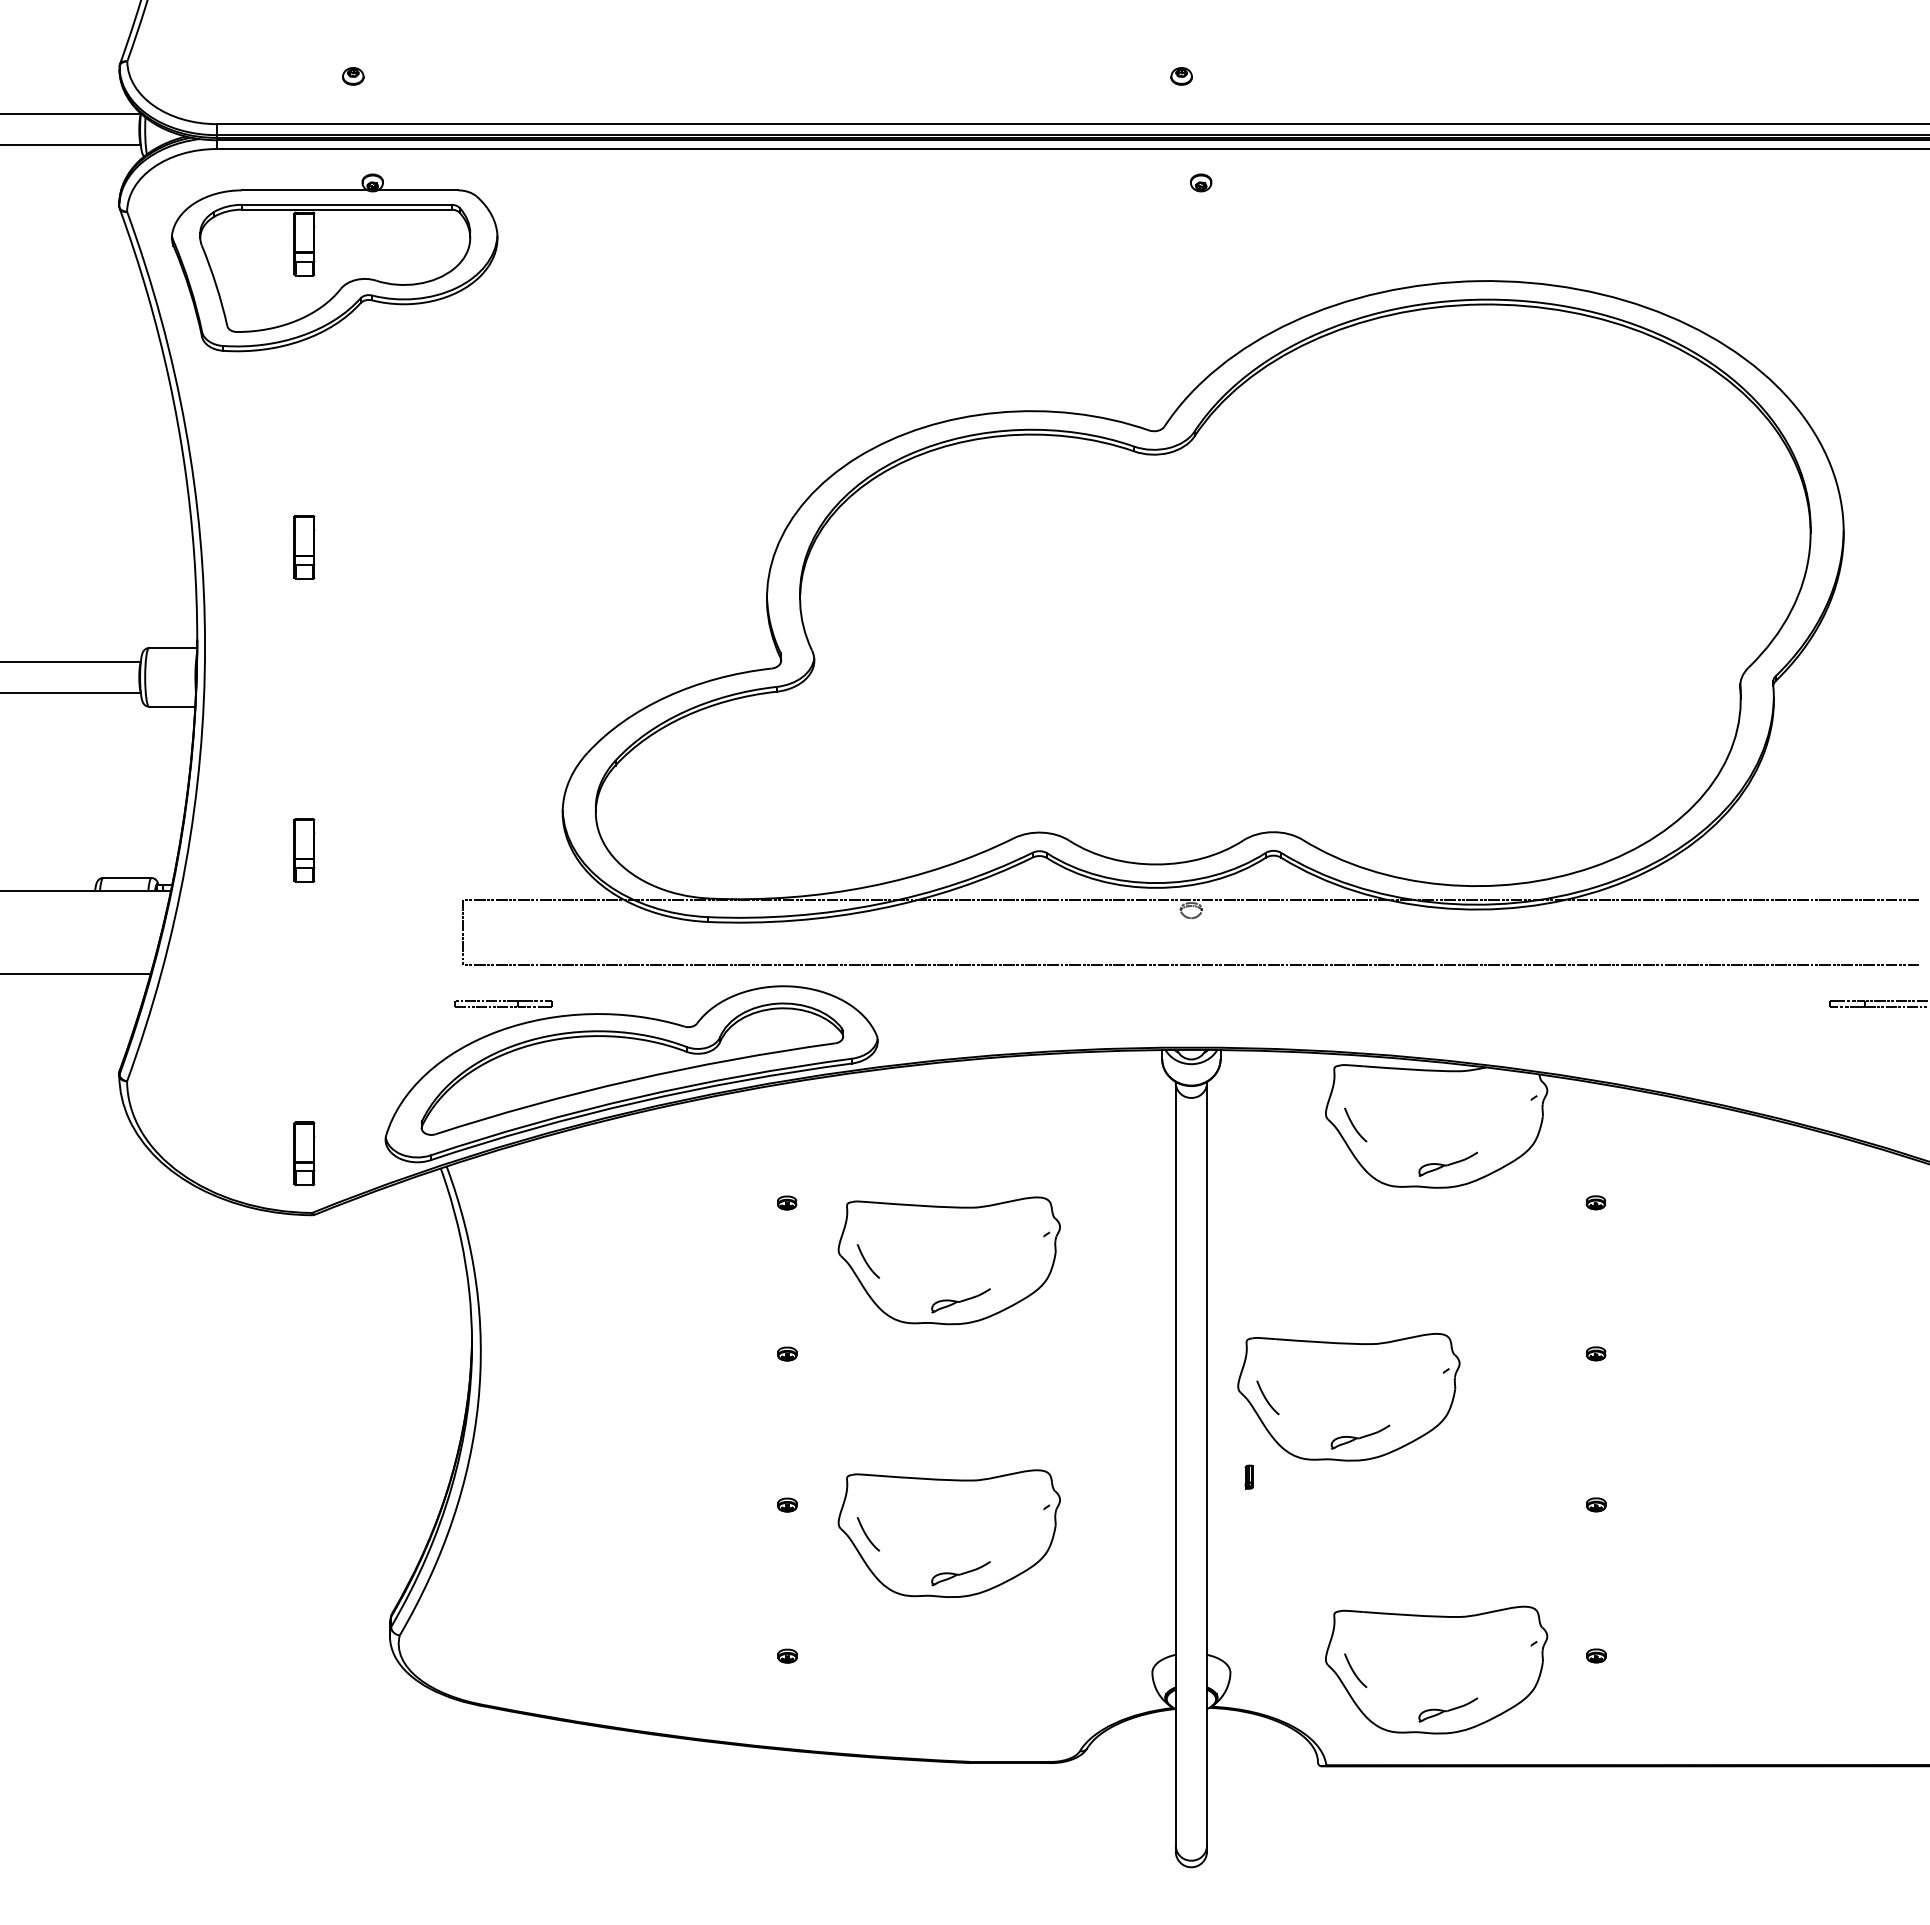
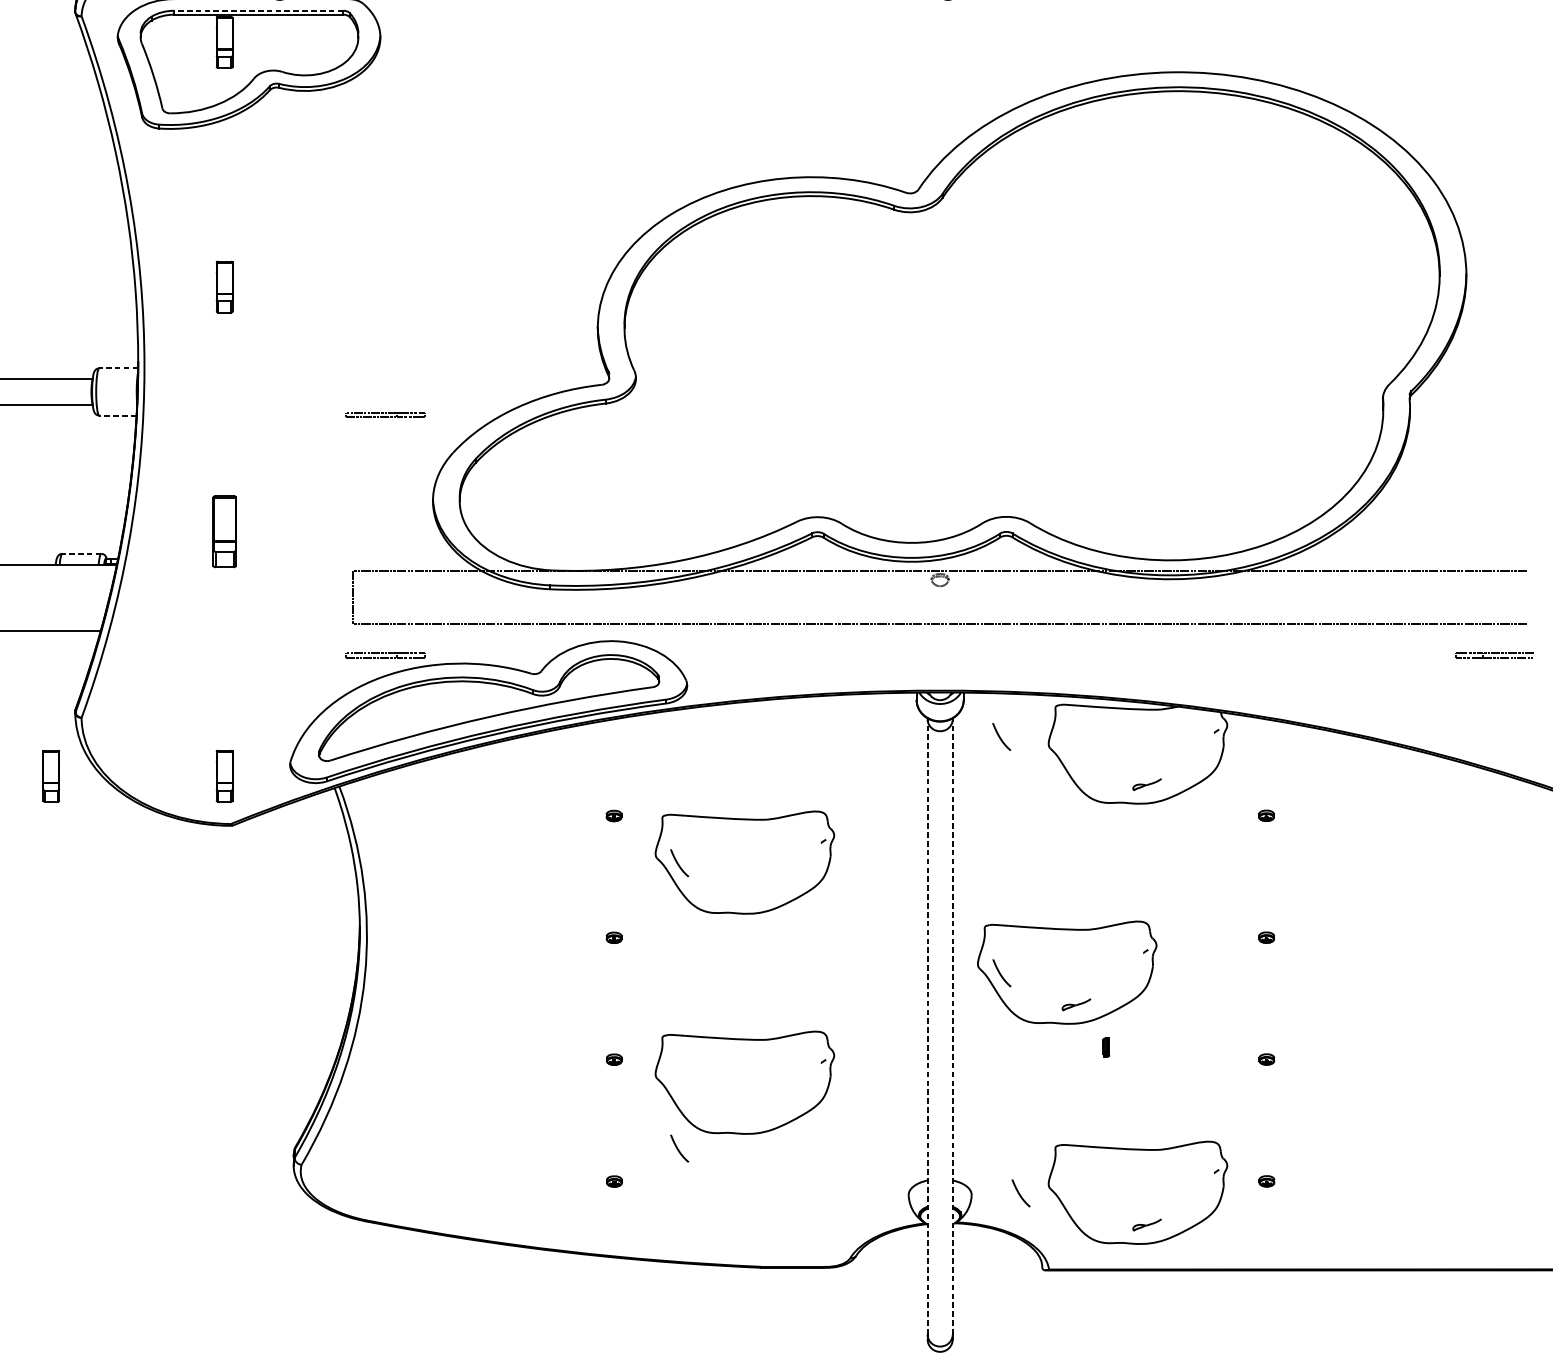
line: (346, 204) -> (258, 10), solid -> dashed
line: (172, 648) -> (118, 368), solid -> dashed
part: (503, 705) -> (385, 414), added
line: (171, 706) -> (117, 415), solid -> dashed
part: (304, 850) -> (224, 531), size x1.4
line: (126, 878) -> (81, 554), solid -> dashed
curve: (1354, 1125) -> (1000, 737), moved
part: (89, 1153) -> (51, 776), added
part: (1447, 1163) -> (1146, 784), size x0.6
part: (960, 1300) -> (753, 894), removed
part: (1360, 1436) -> (1076, 1004), size x0.6
line: (1175, 1464) -> (927, 1026), solid -> dashed
line: (1207, 1464) -> (953, 1026), solid -> dashed
part: (1248, 1476) -> (1105, 1047), moved
curve: (867, 1535) -> (678, 1149), moved
part: (960, 1573) -> (753, 1114), removed
curve: (1354, 1671) -> (1020, 1193), moved
part: (1447, 1709) -> (1146, 1224), size x0.6

